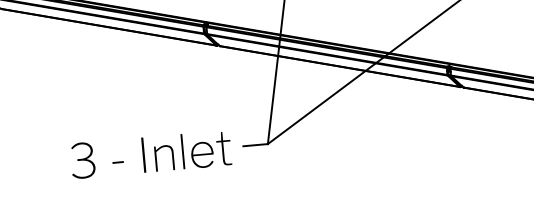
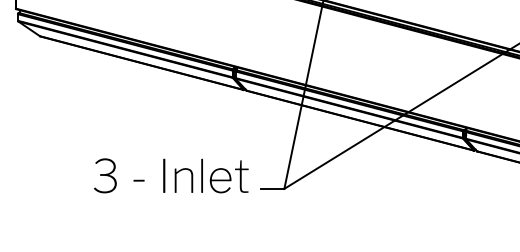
text: (151, 154) -> (171, 175), moved

